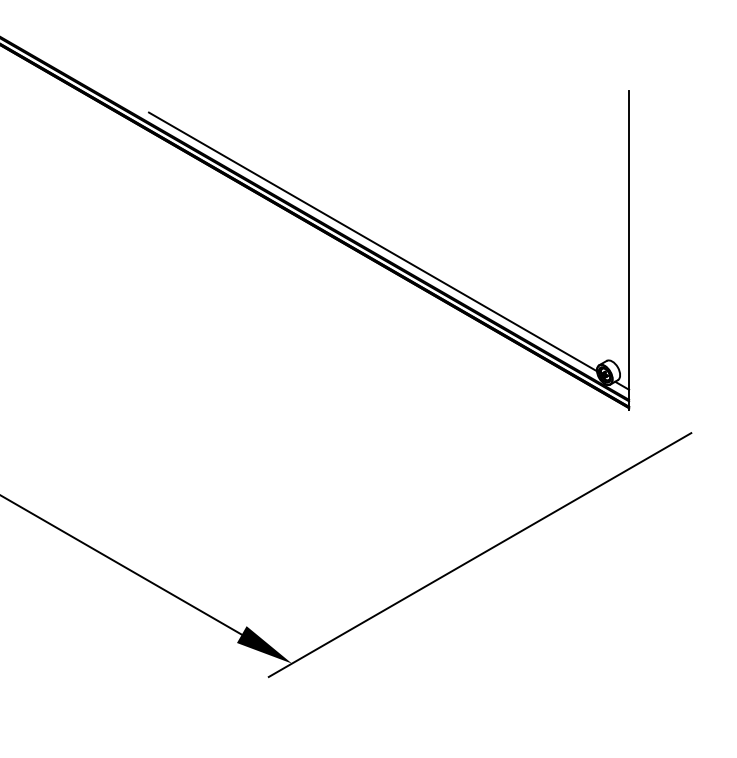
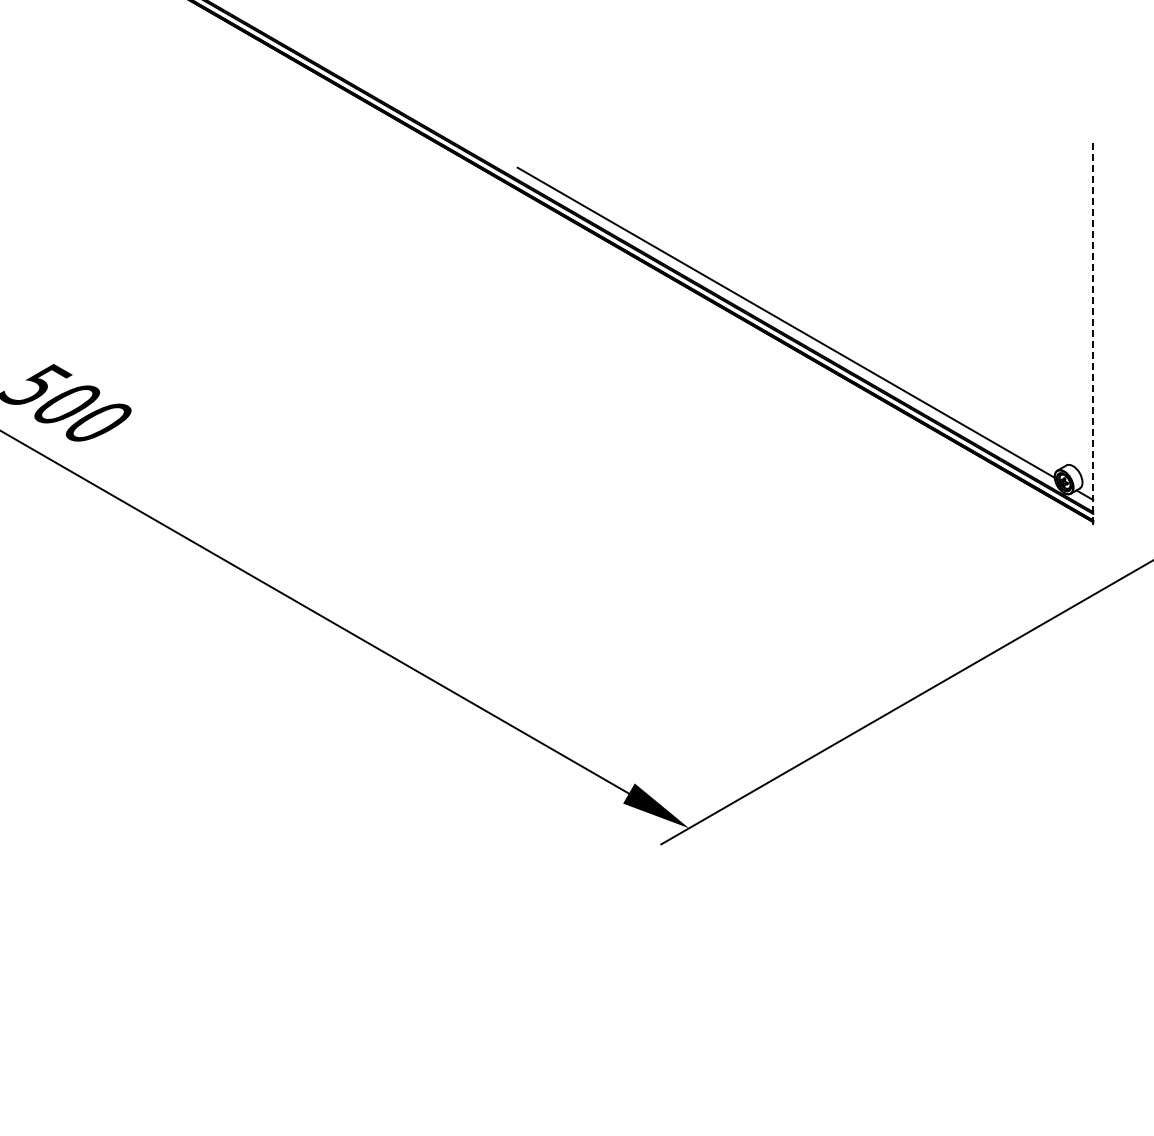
line: (629, 250) -> (1093, 333), solid -> dashed

